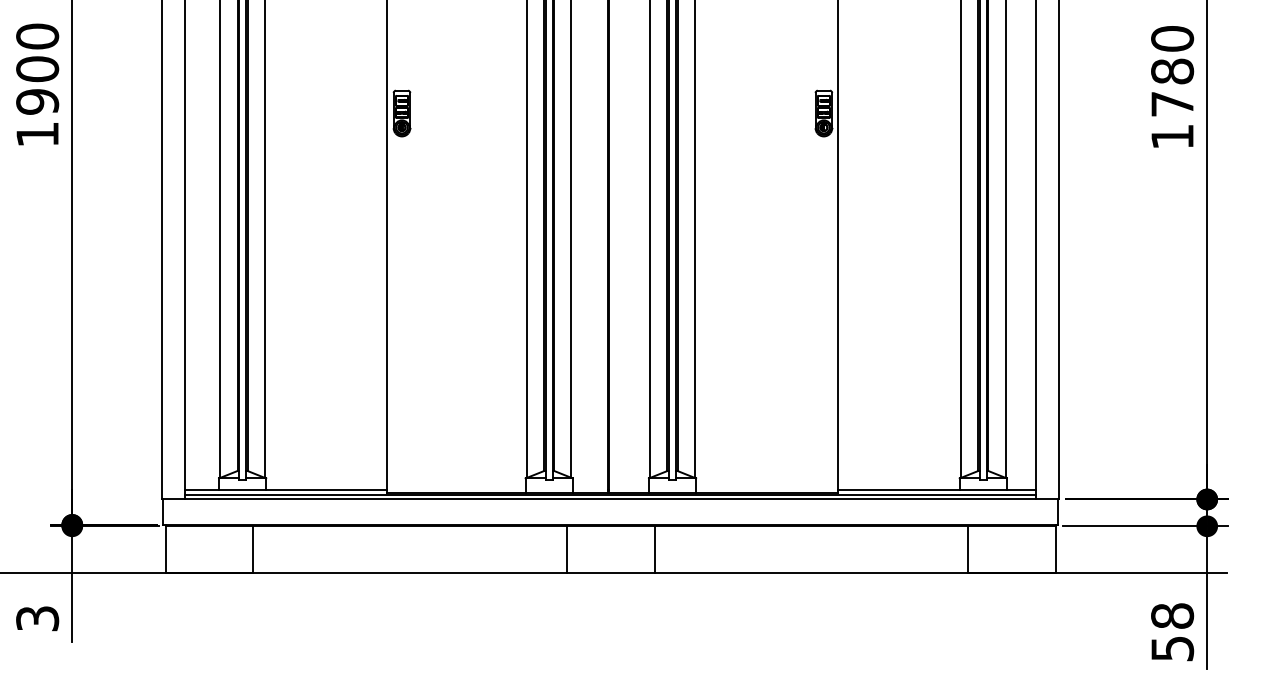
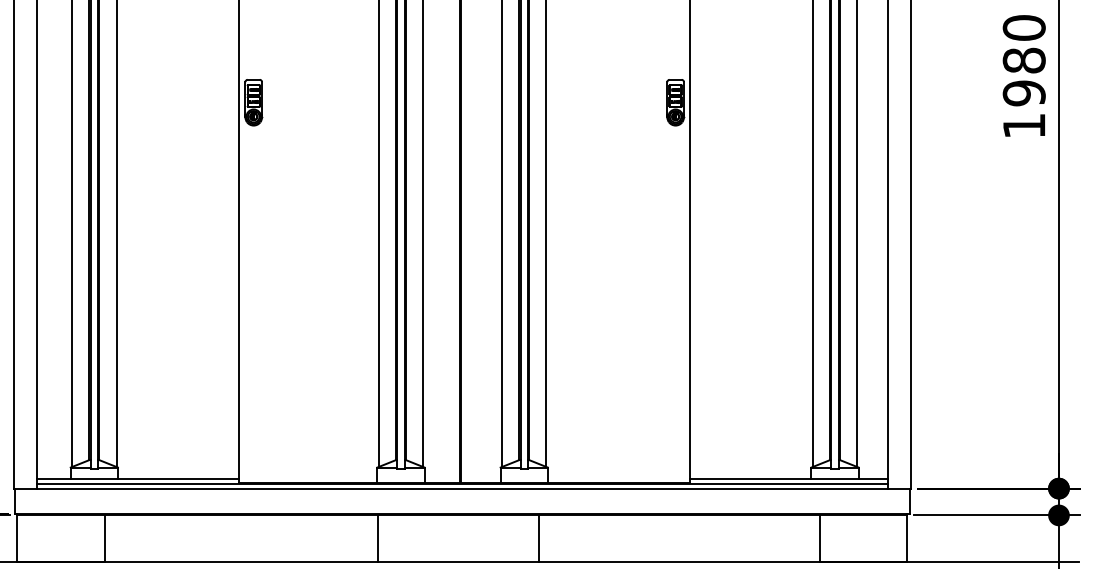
text: (1172, 104) -> (1024, 93), 1780 -> 1980
line: (566, 549) -> (378, 538), moved
line: (654, 549) -> (539, 538), moved

